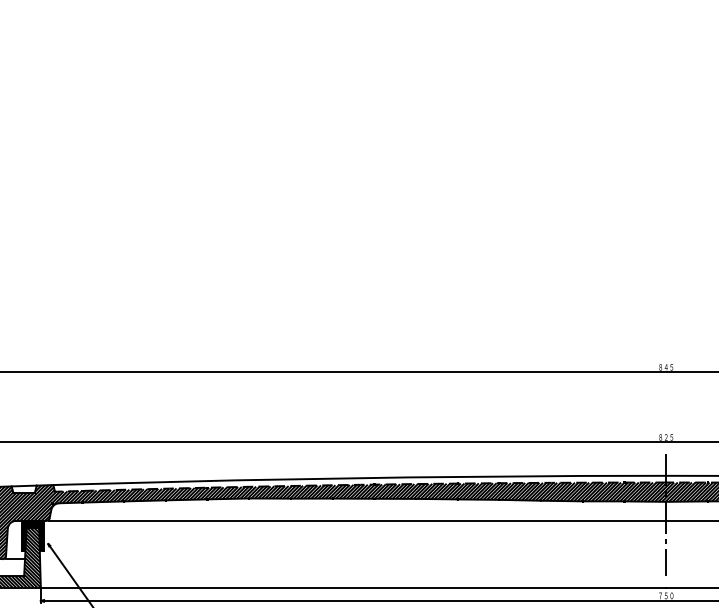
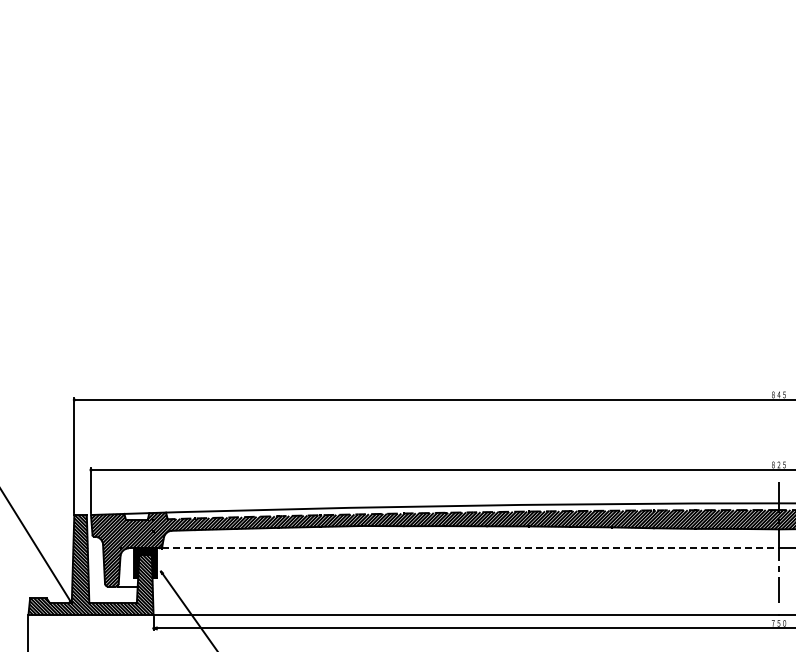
line: (357, 520) -> (470, 548), solid -> dashed

